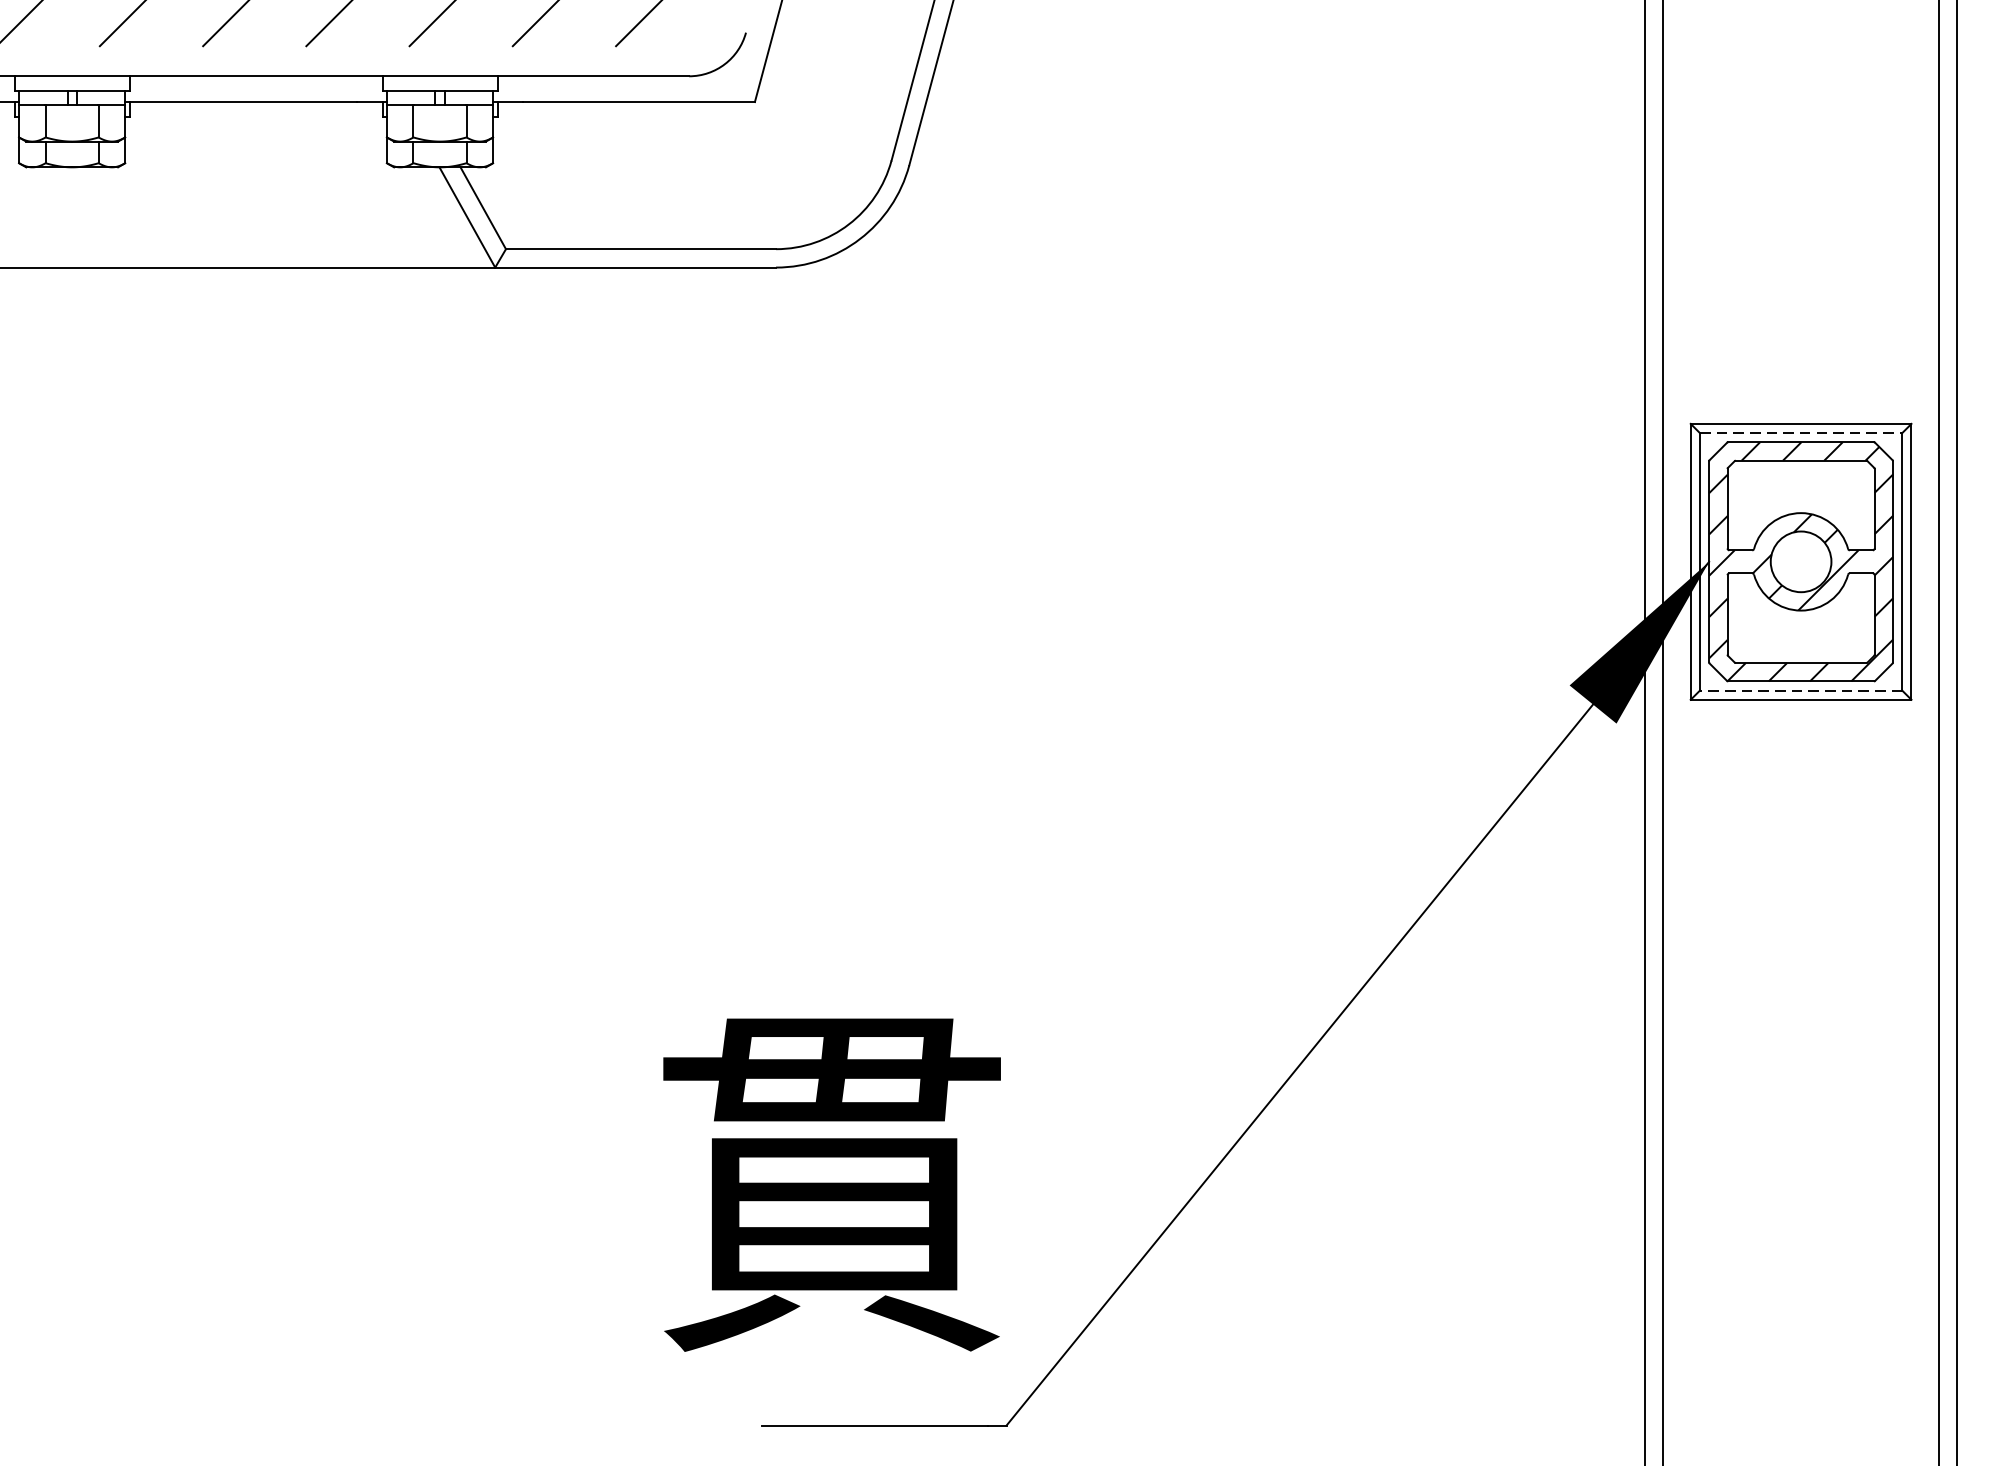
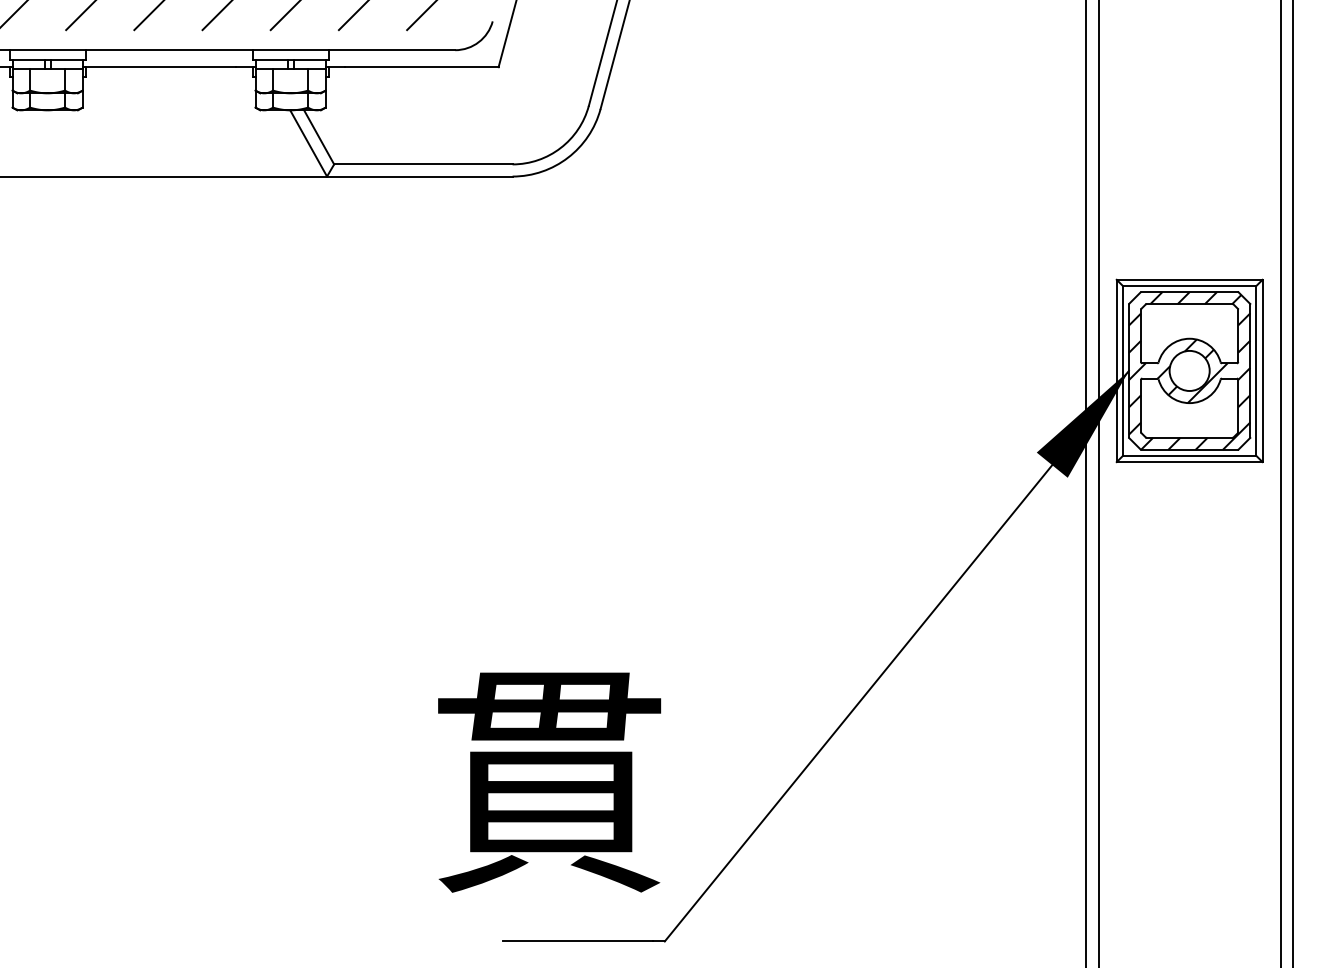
line: (1800, 432) -> (1189, 285), dashed -> solid
line: (1800, 691) -> (1189, 456), dashed -> solid

